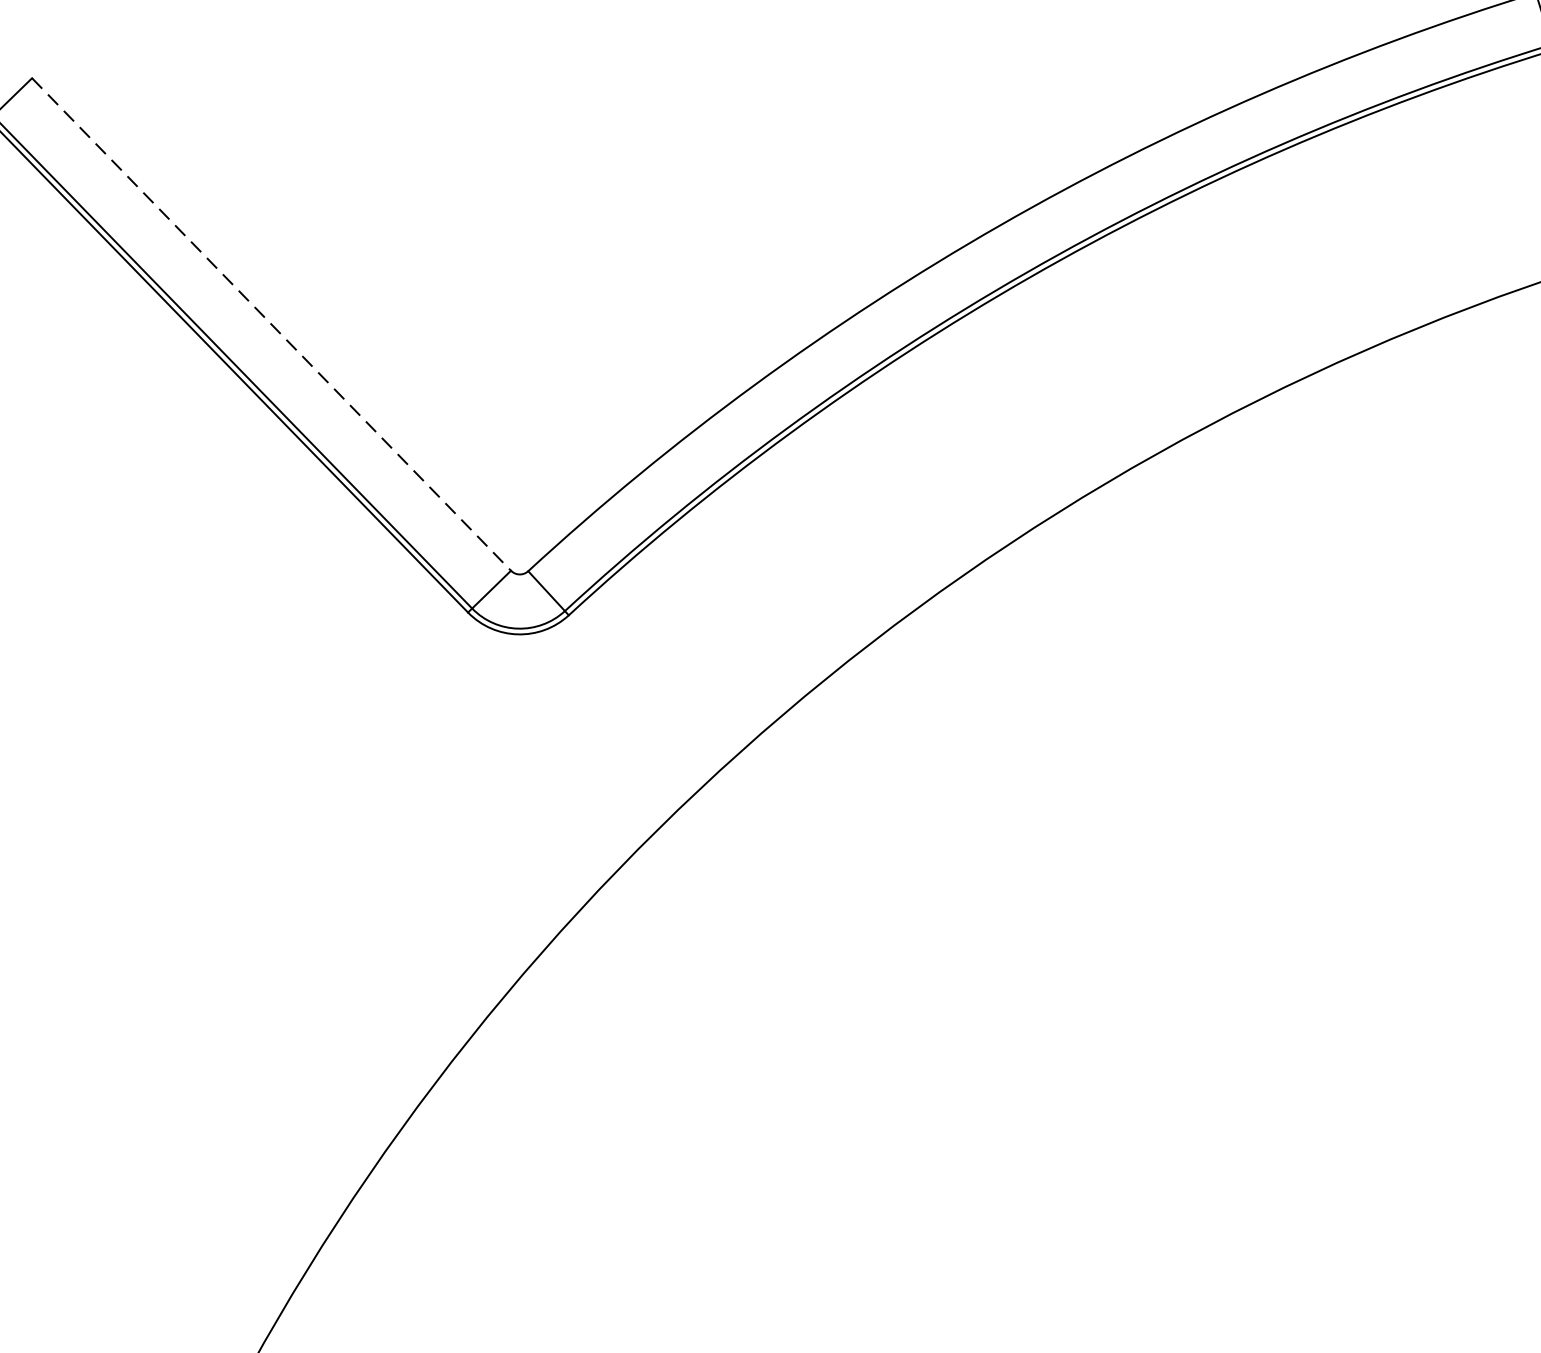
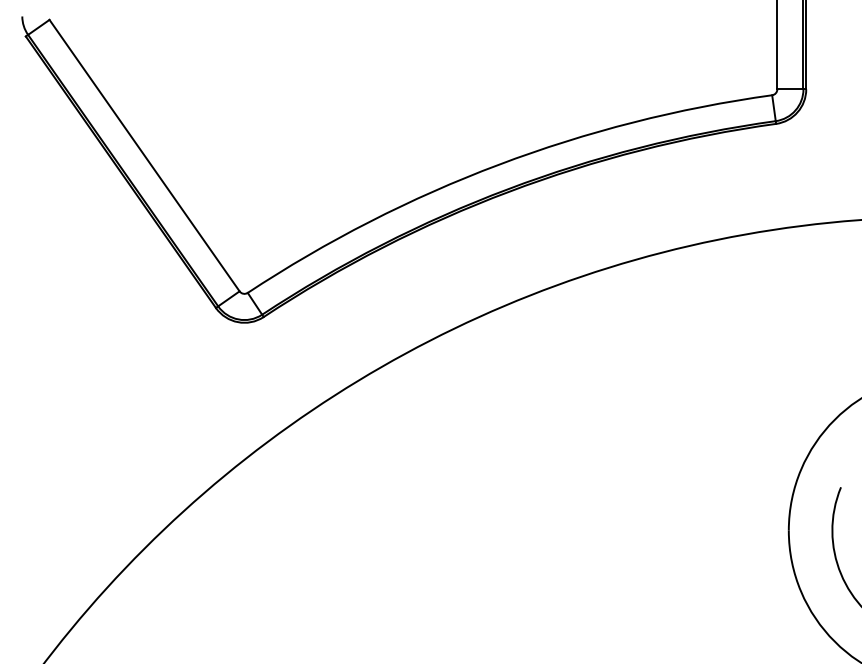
line: (271, 324) -> (144, 155), dashed -> solid

